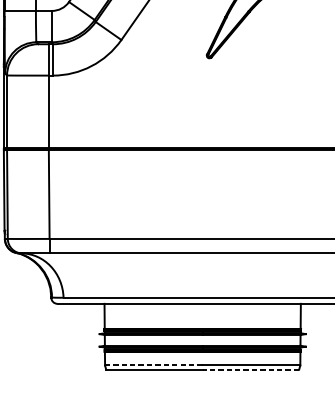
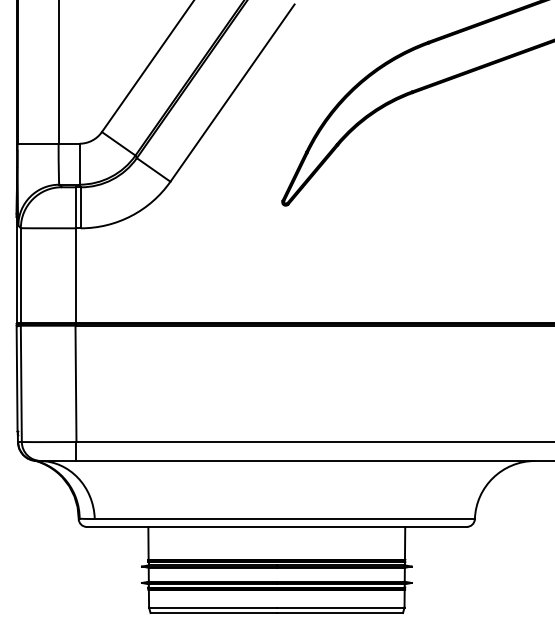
line: (153, 365) -> (212, 607), dashed -> solid
line: (250, 369) -> (339, 613), dashed -> solid

